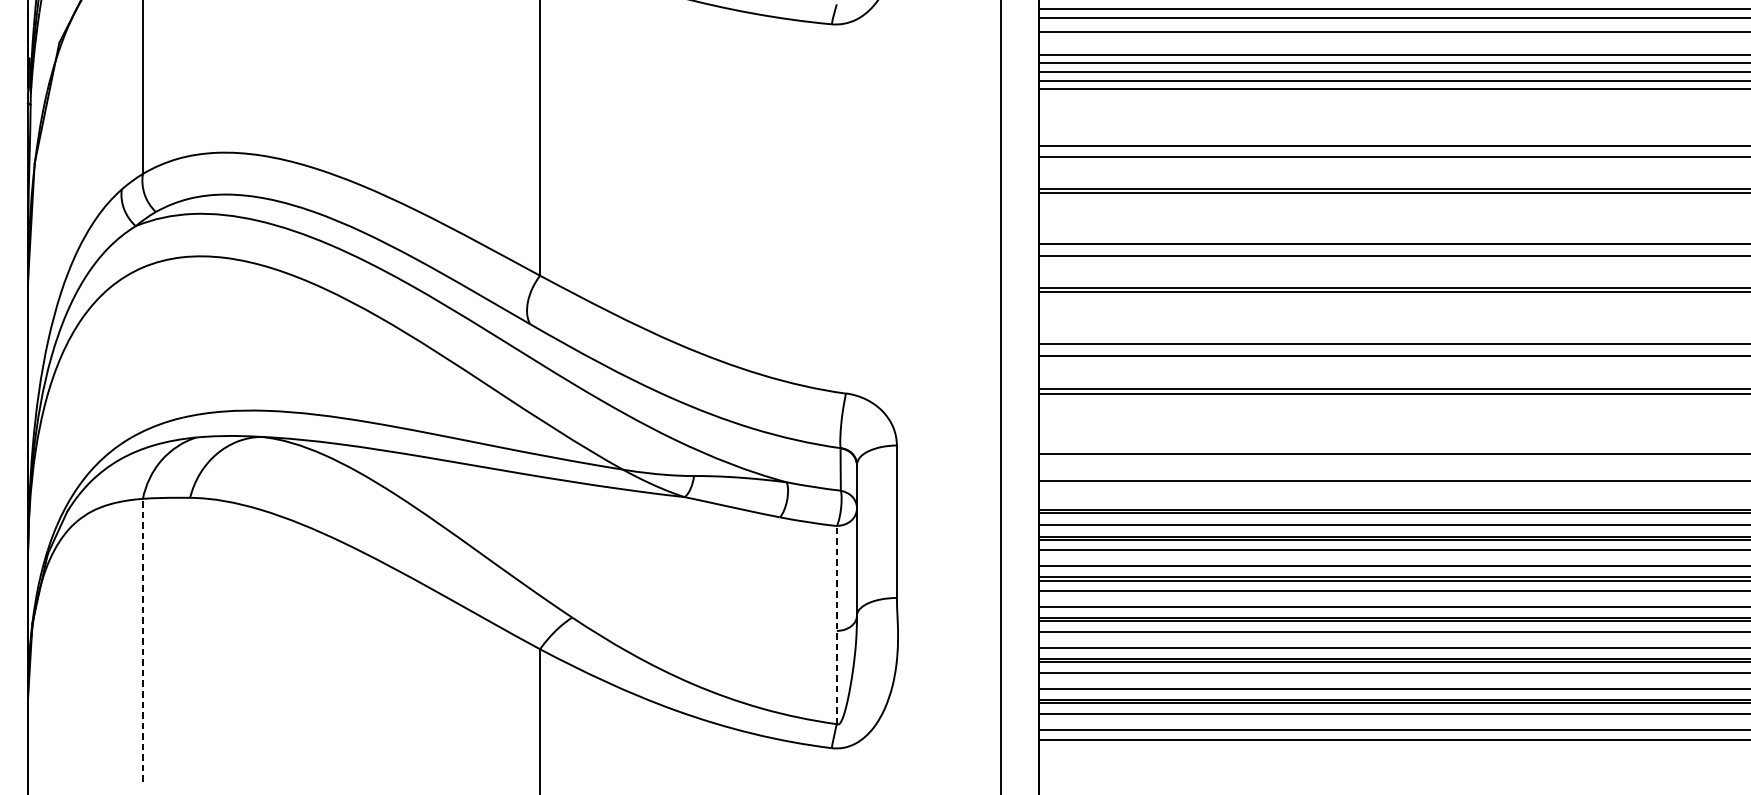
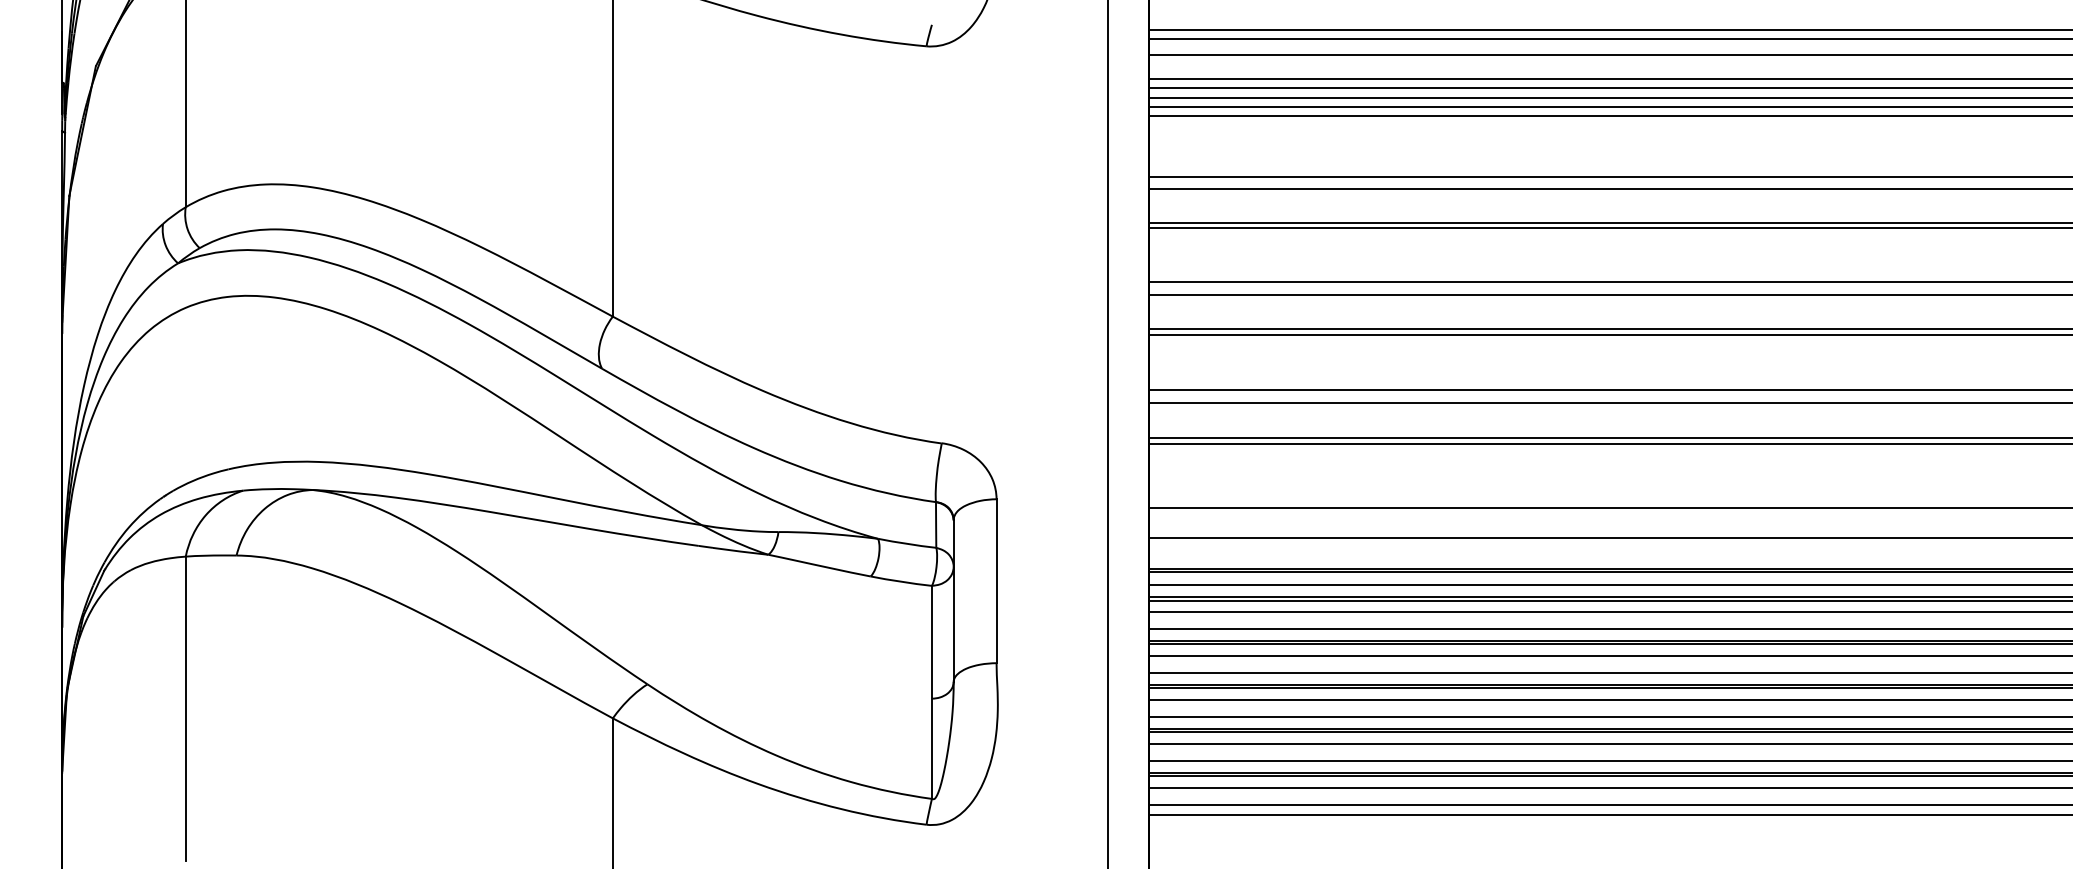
line: (836, 625) -> (931, 692), dashed -> solid
line: (142, 640) -> (185, 708), dashed -> solid

